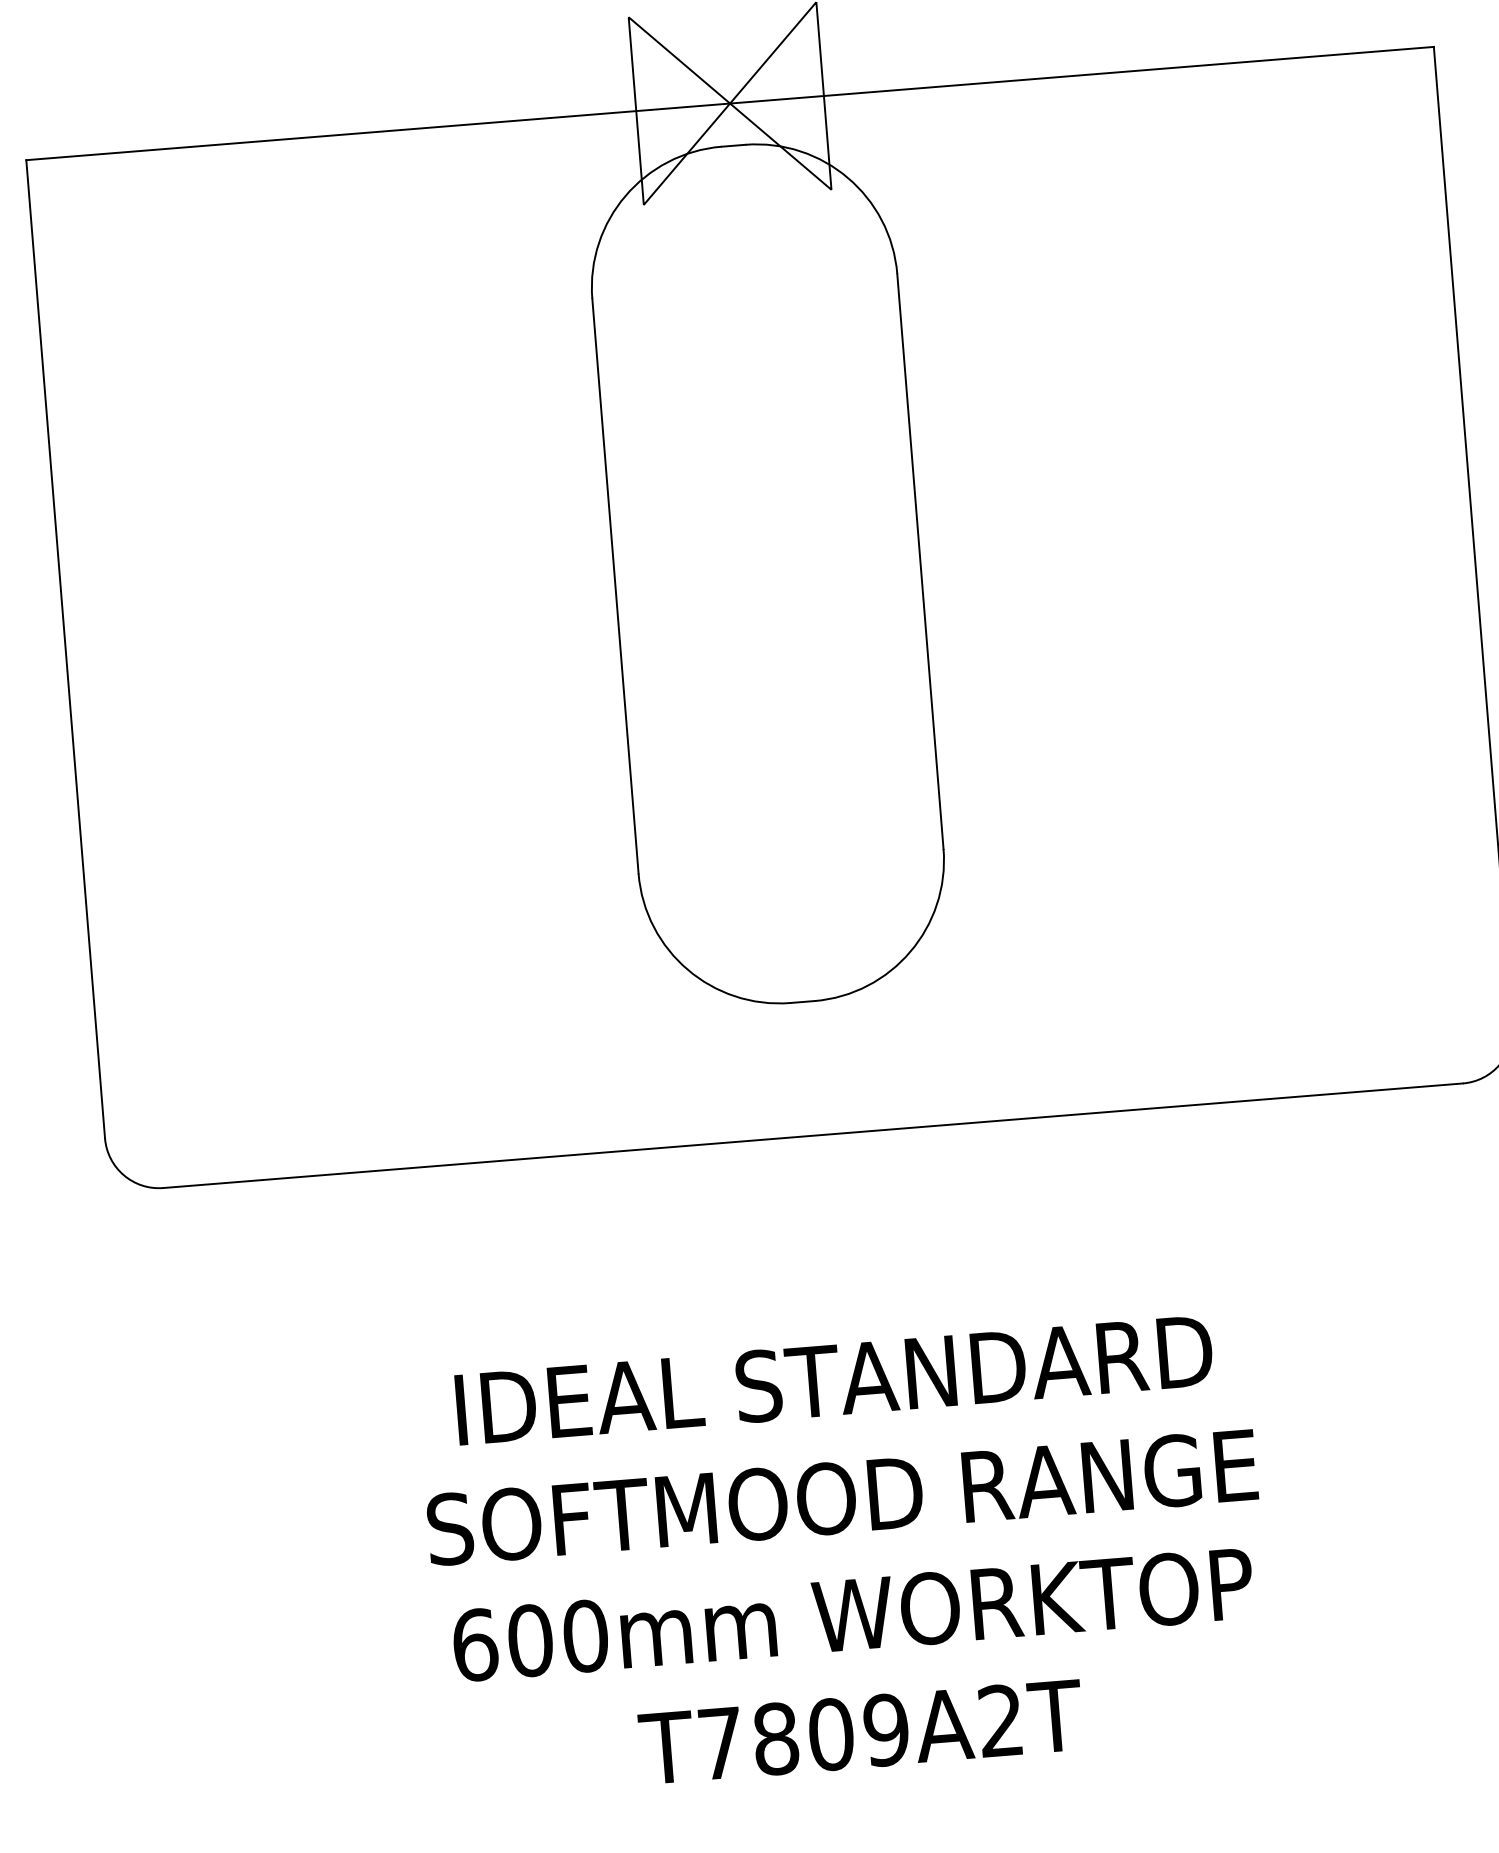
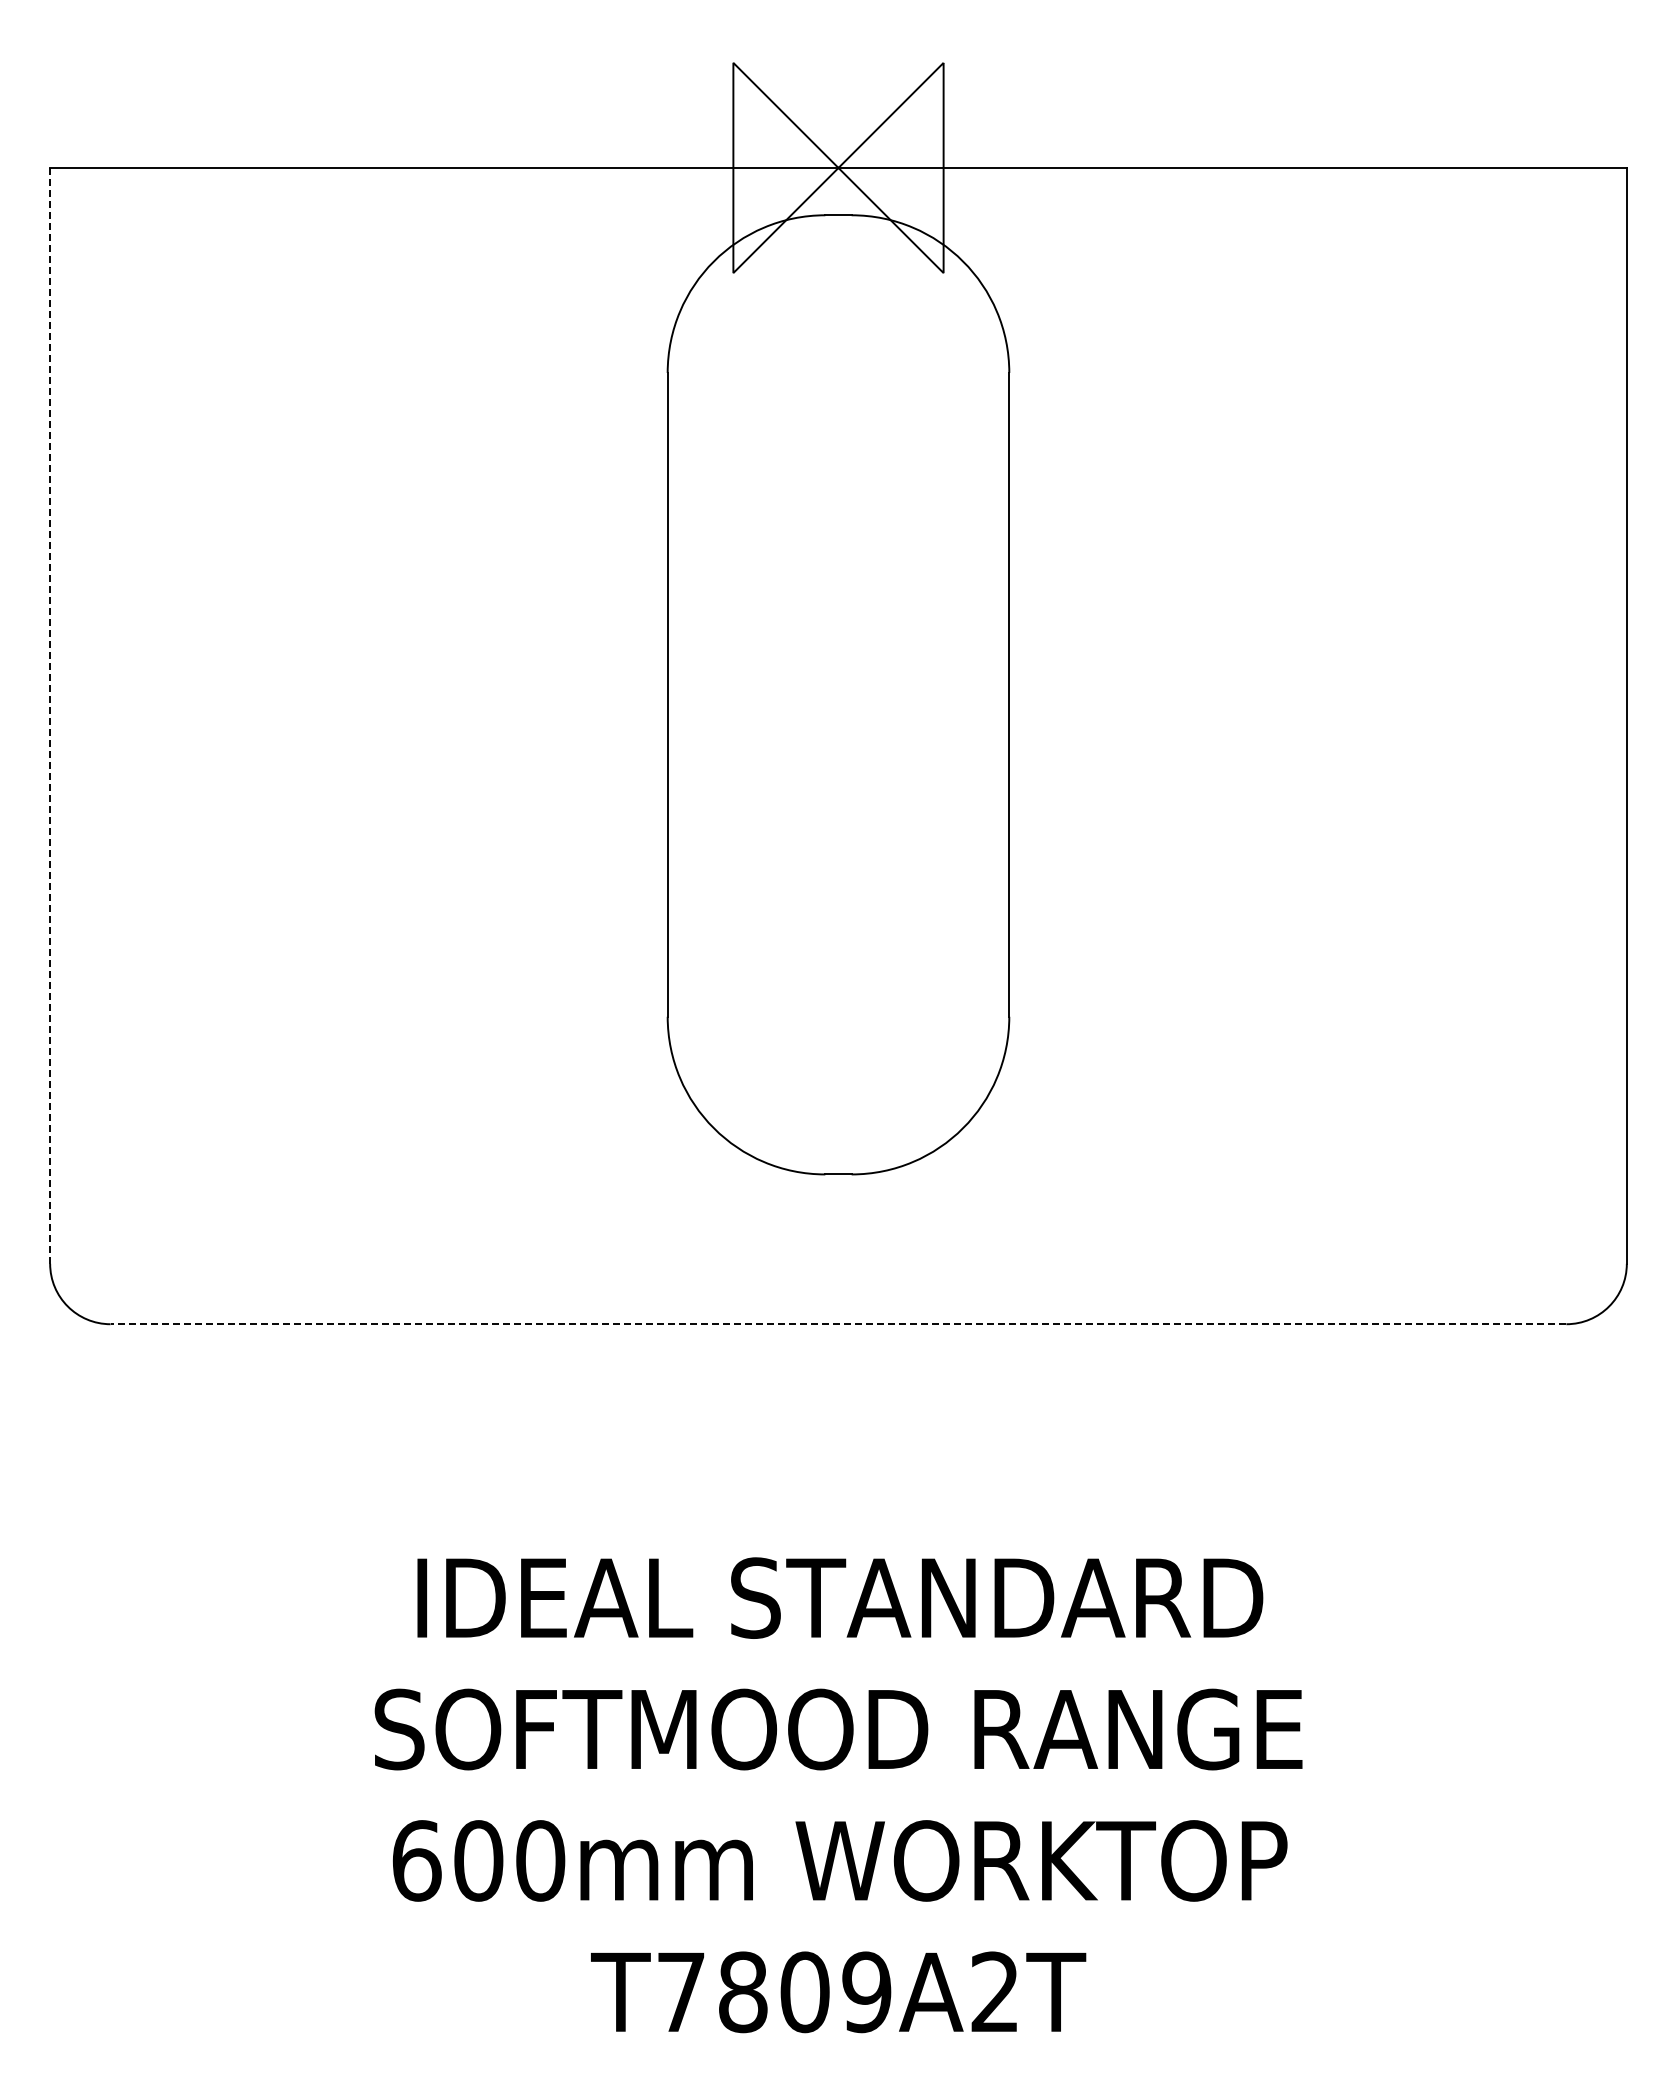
line: (65, 648) -> (50, 715), solid -> dashed
line: (813, 1135) -> (838, 1324), solid -> dashed

